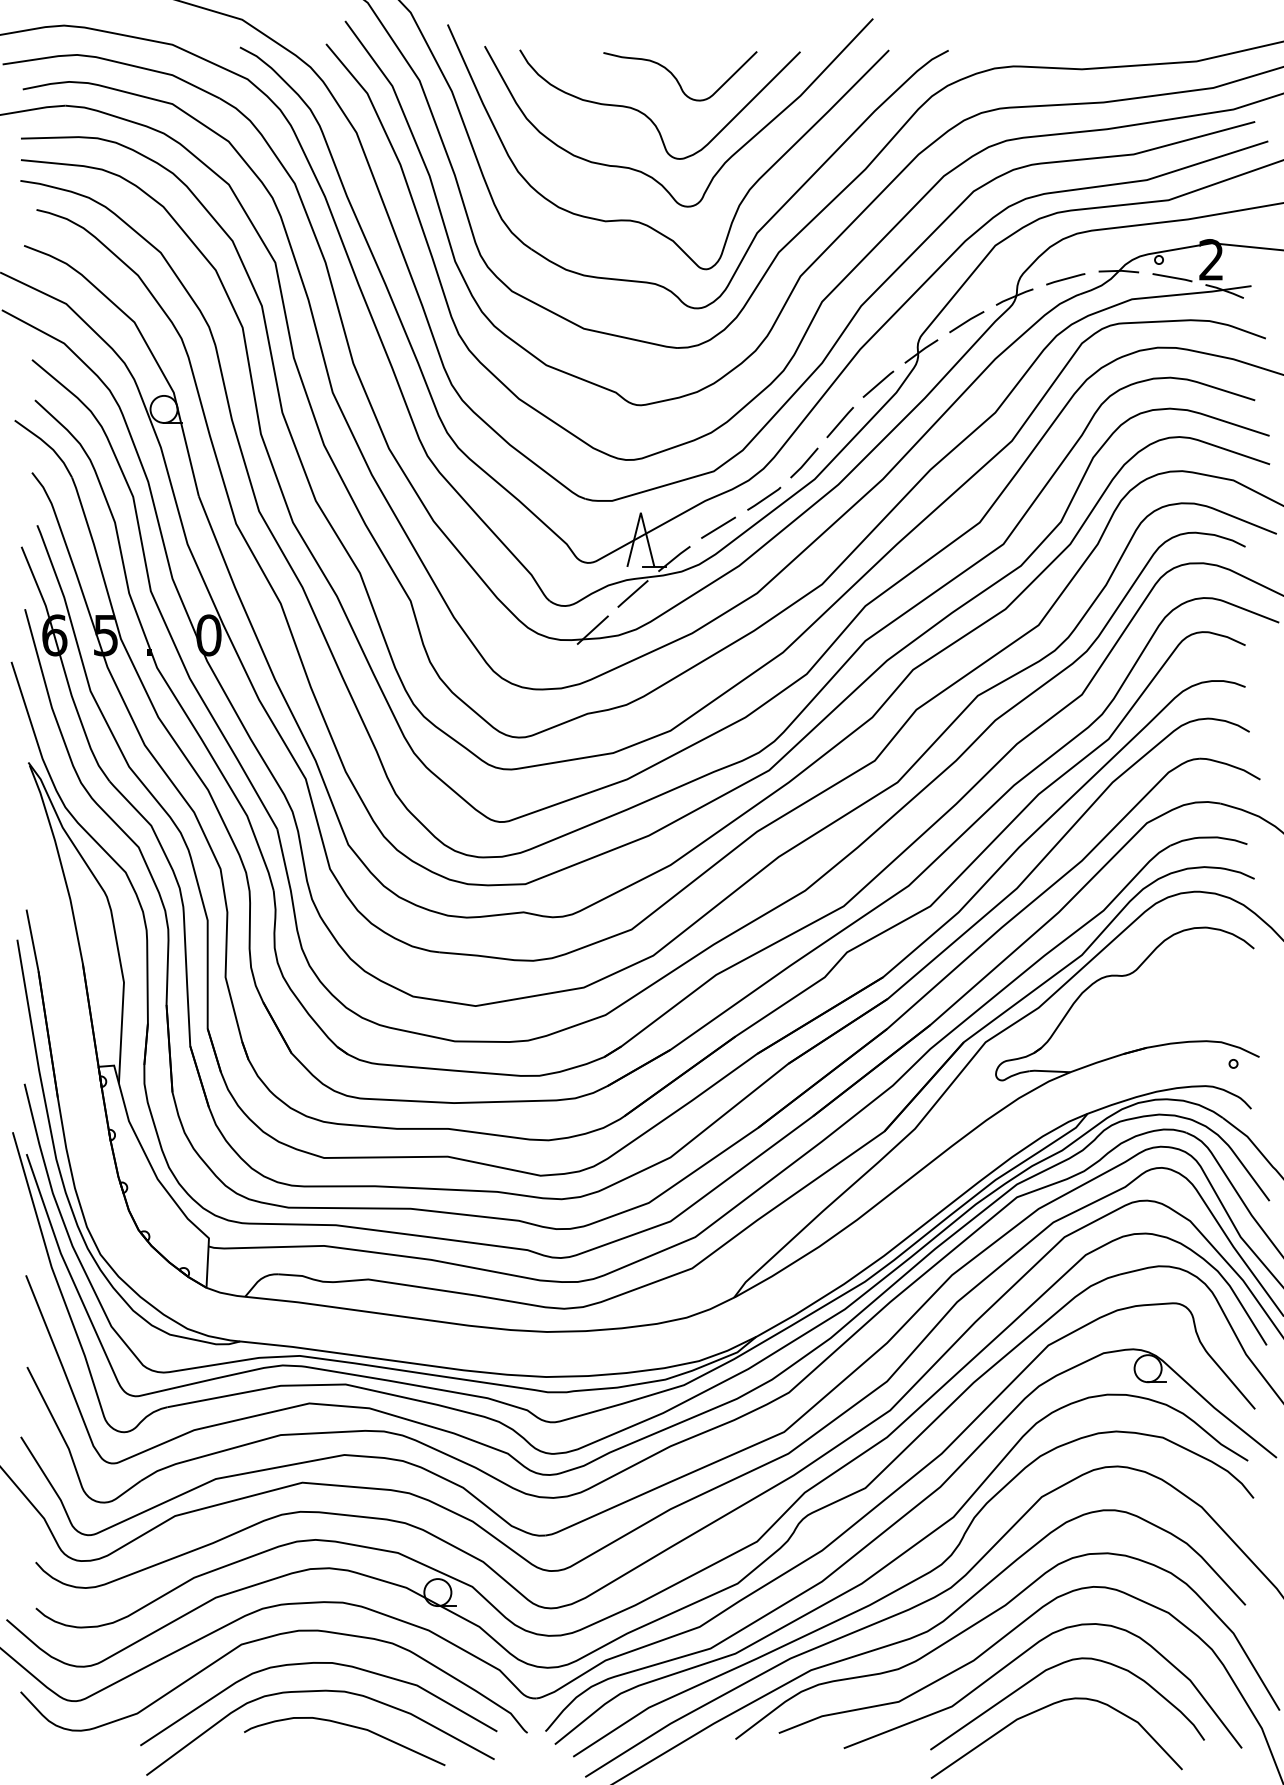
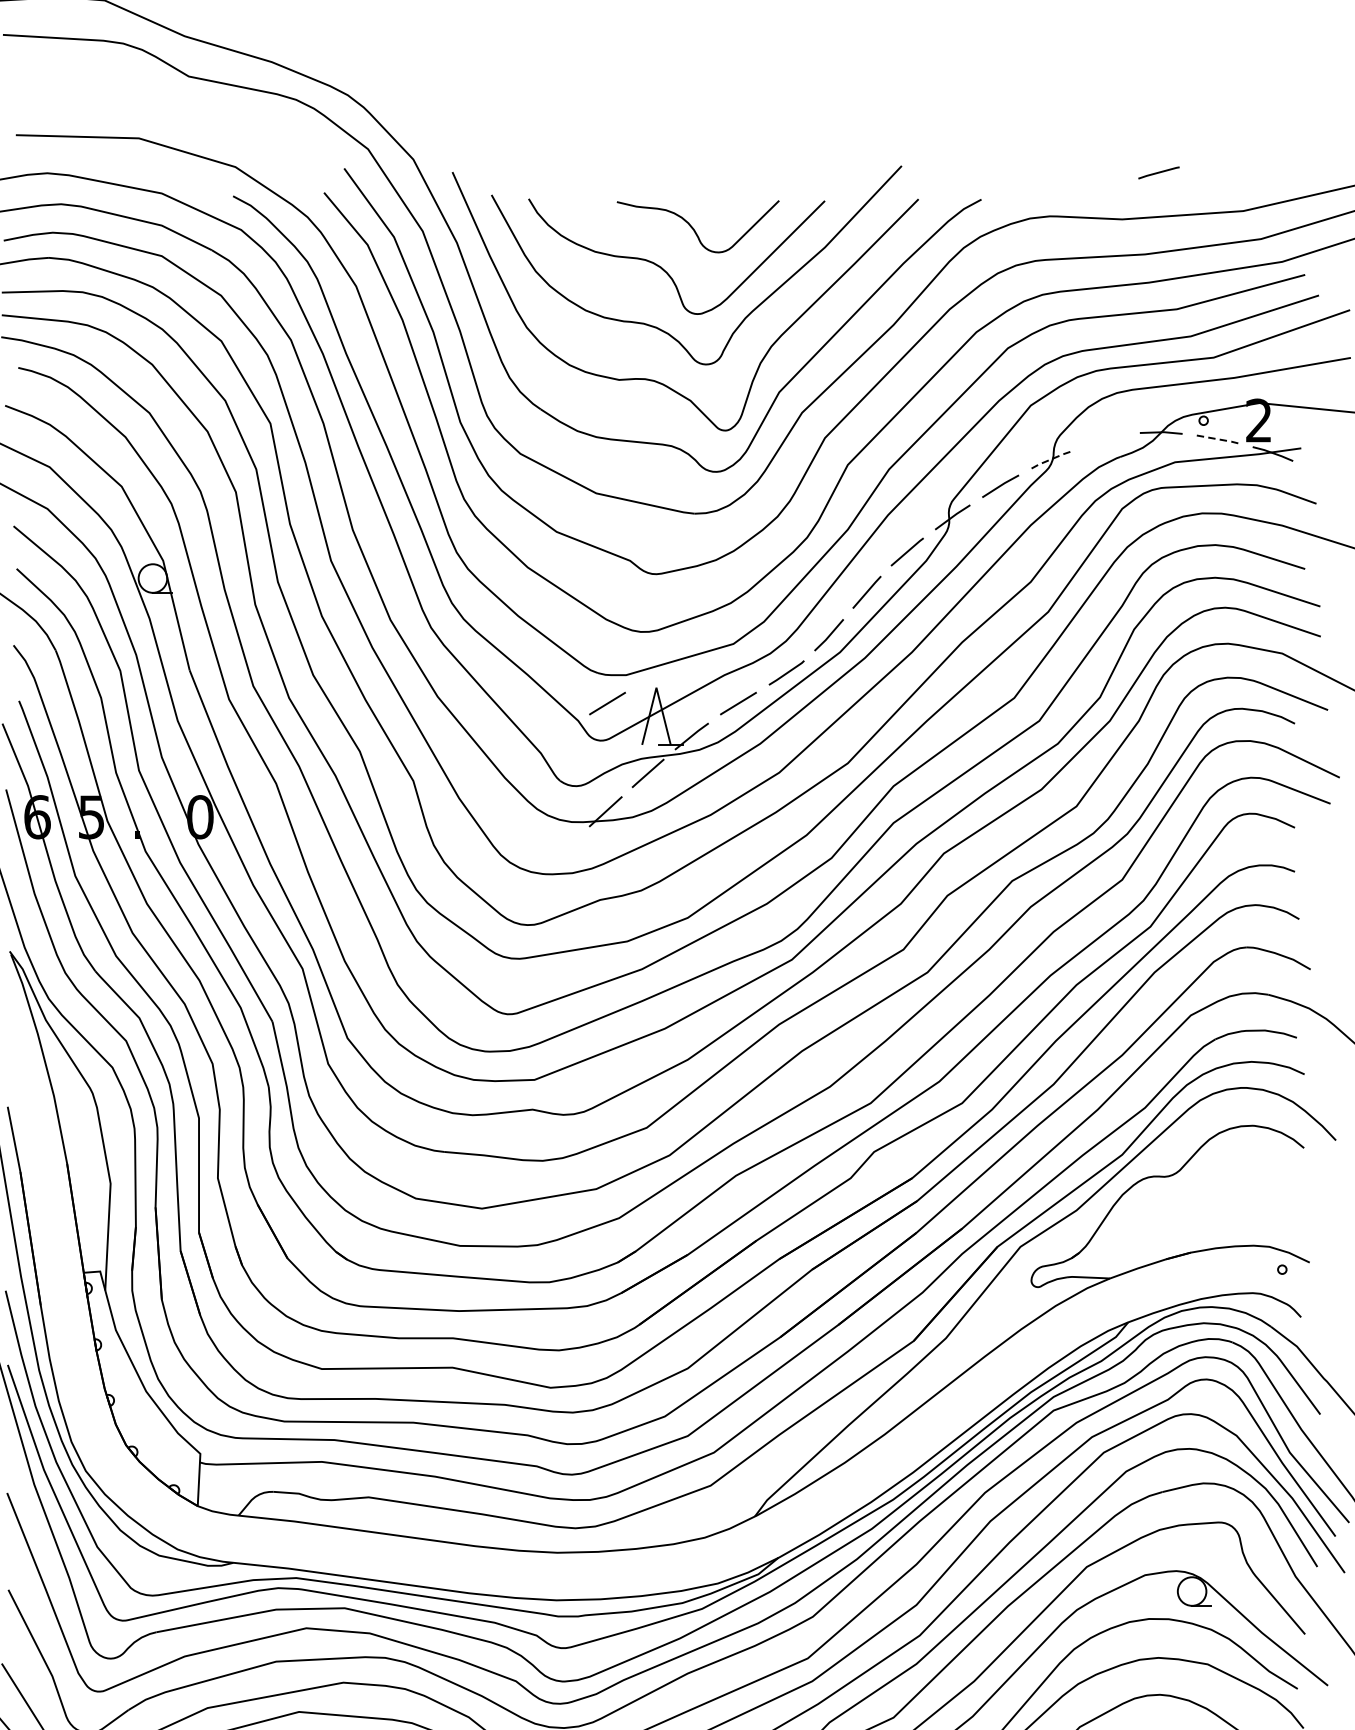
line: (1173, 277) -> (1218, 439), solid -> dashed
line: (1065, 279) -> (1158, 173), moved
line: (1014, 296) -> (1051, 459), solid -> dashed
line: (594, 527) -> (607, 703), added

